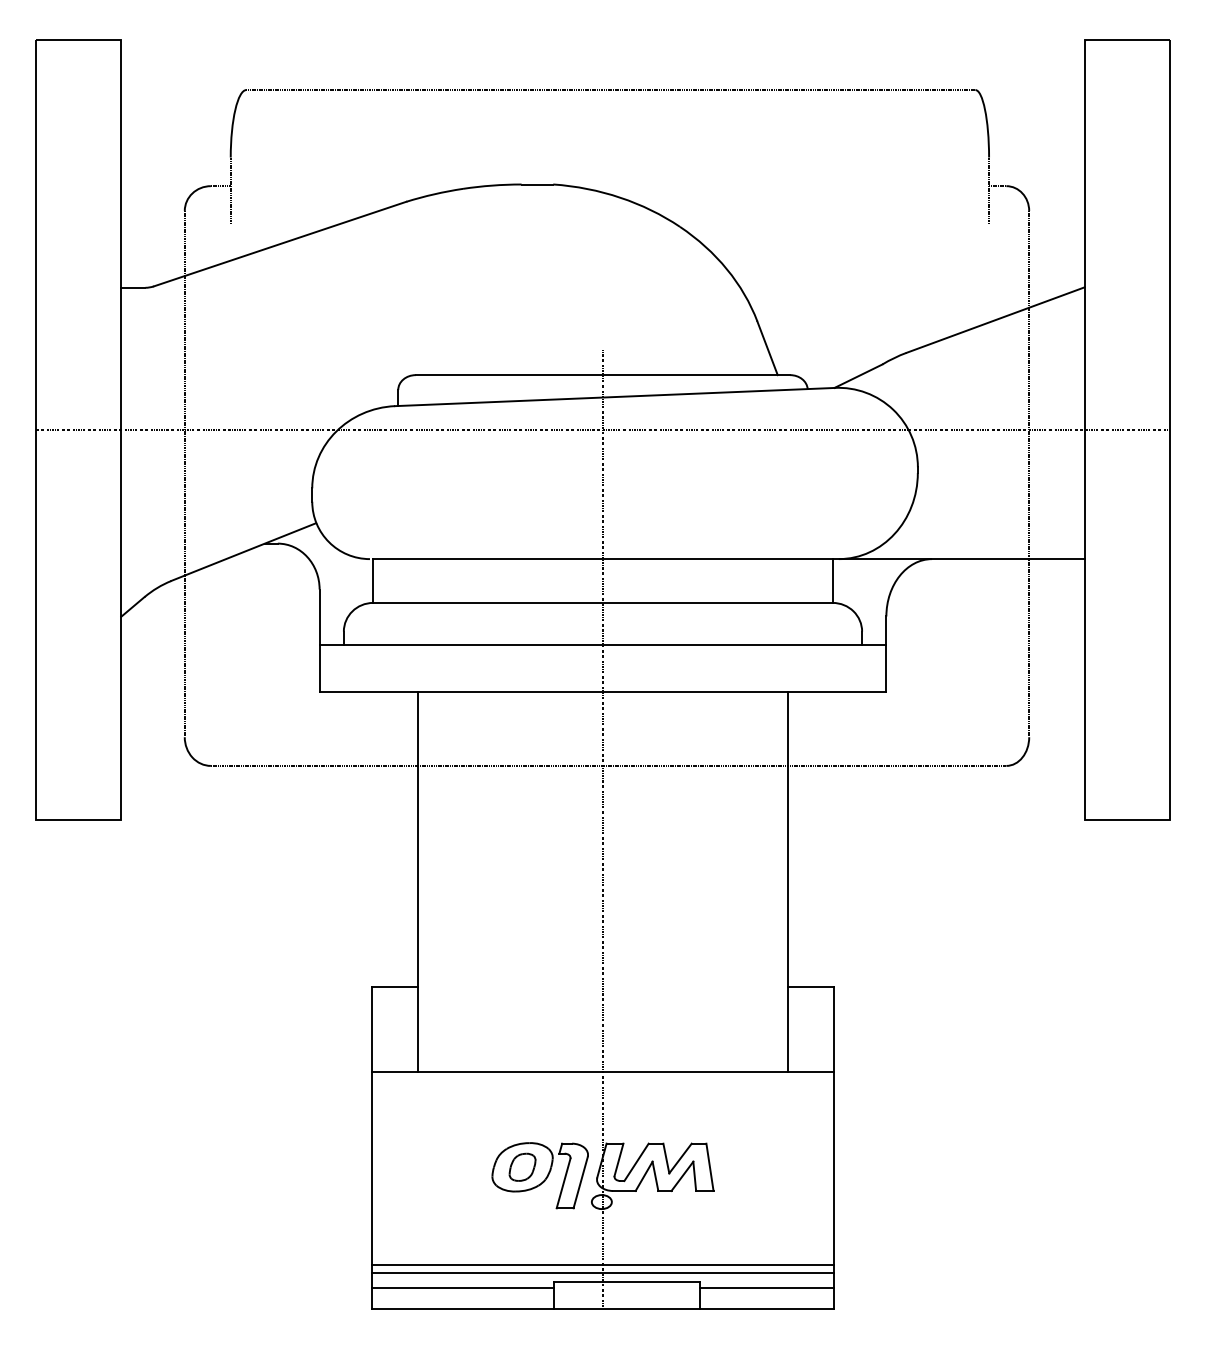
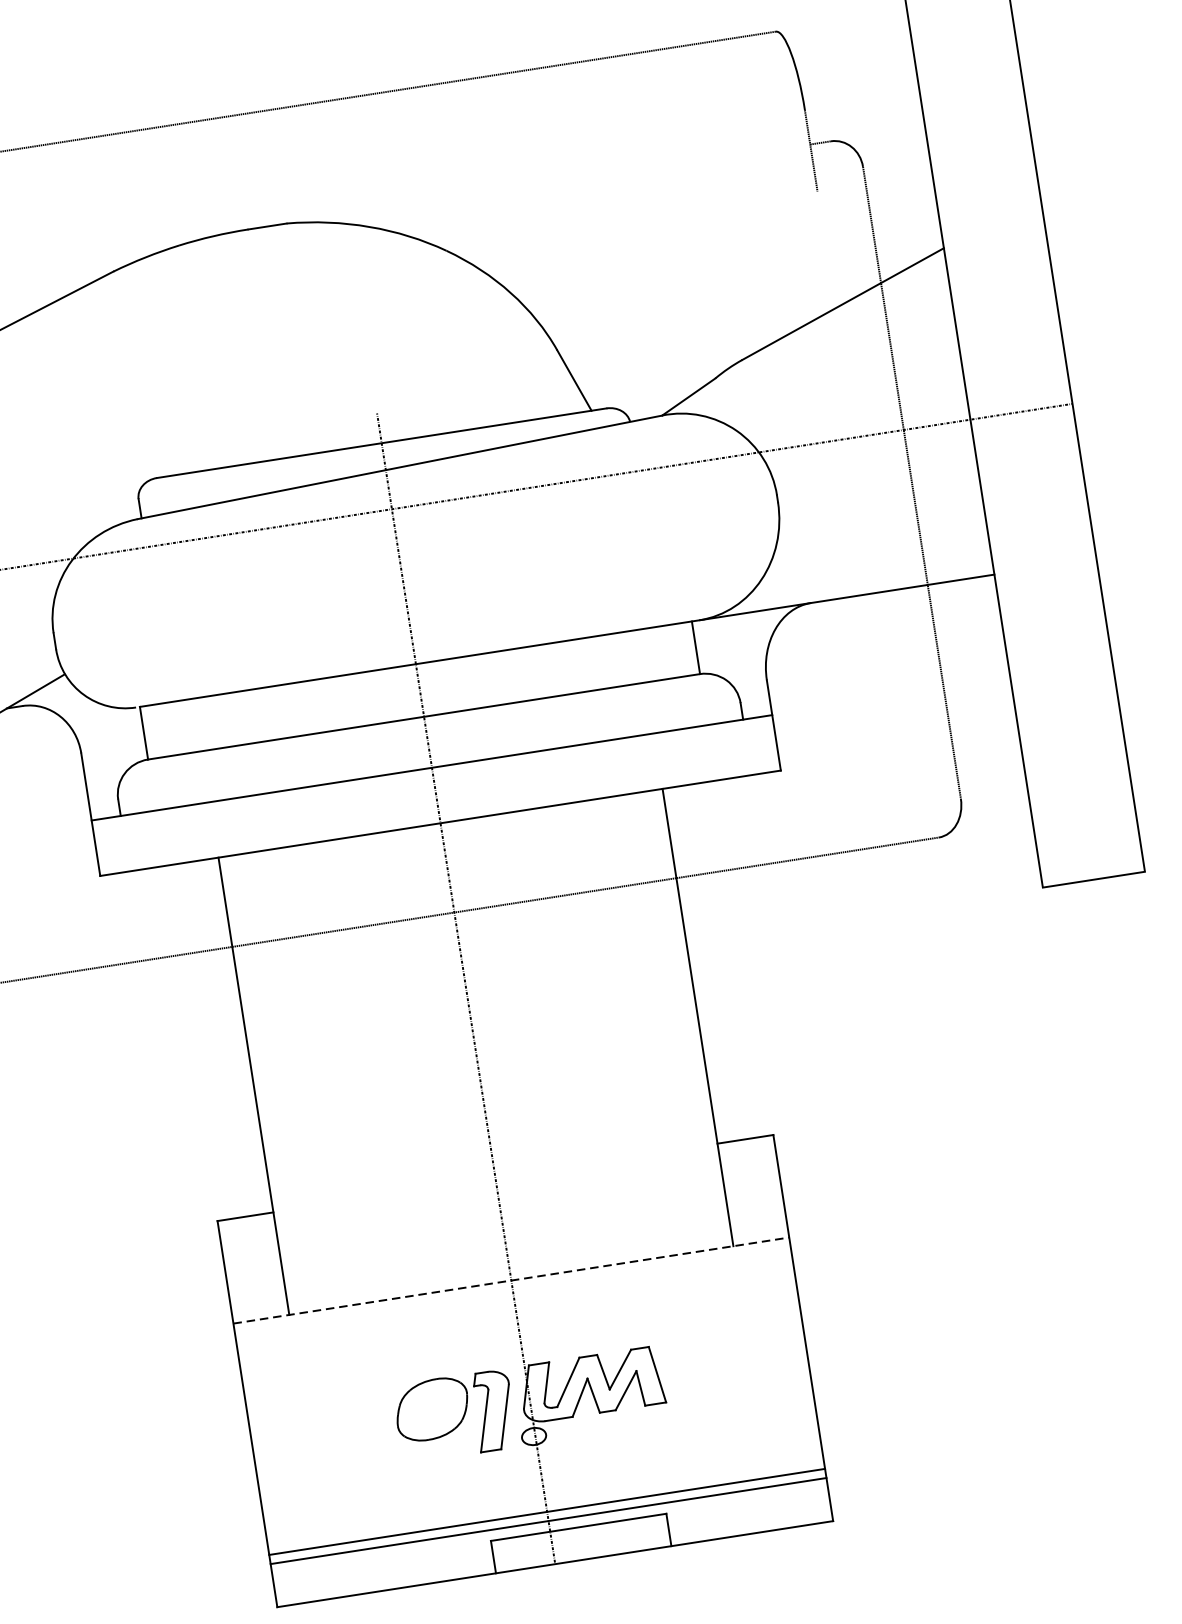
line: (603, 1072) -> (511, 1280), solid -> dashed
part: (522, 1166) -> (432, 1408), removed
line: (462, 1287) -> (382, 1565), removed
line: (766, 1287) -> (747, 1508), removed

